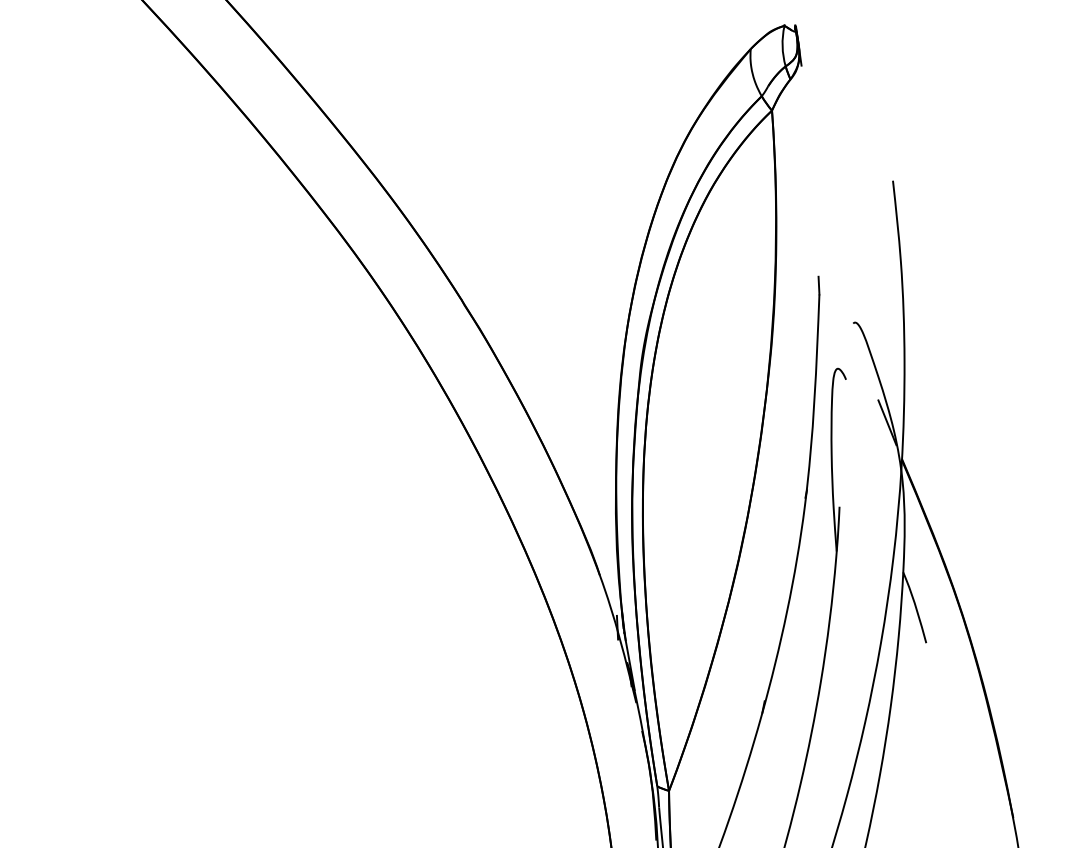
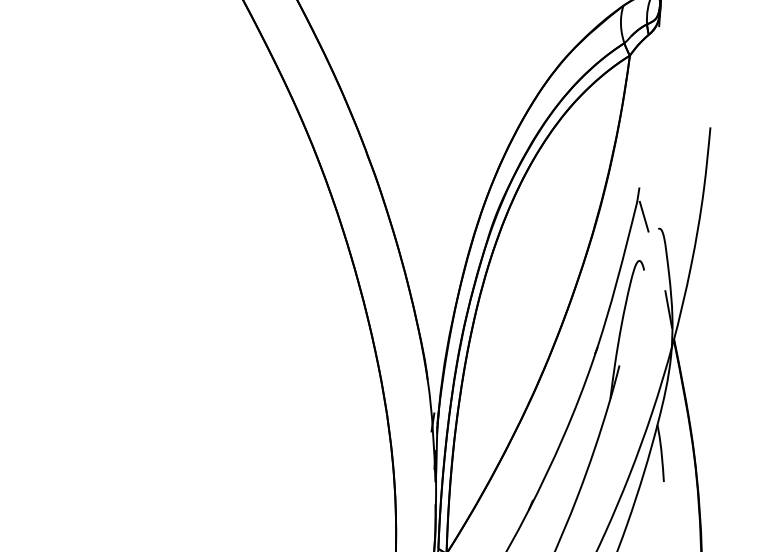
line: (831, 311) -> (643, 216), added

